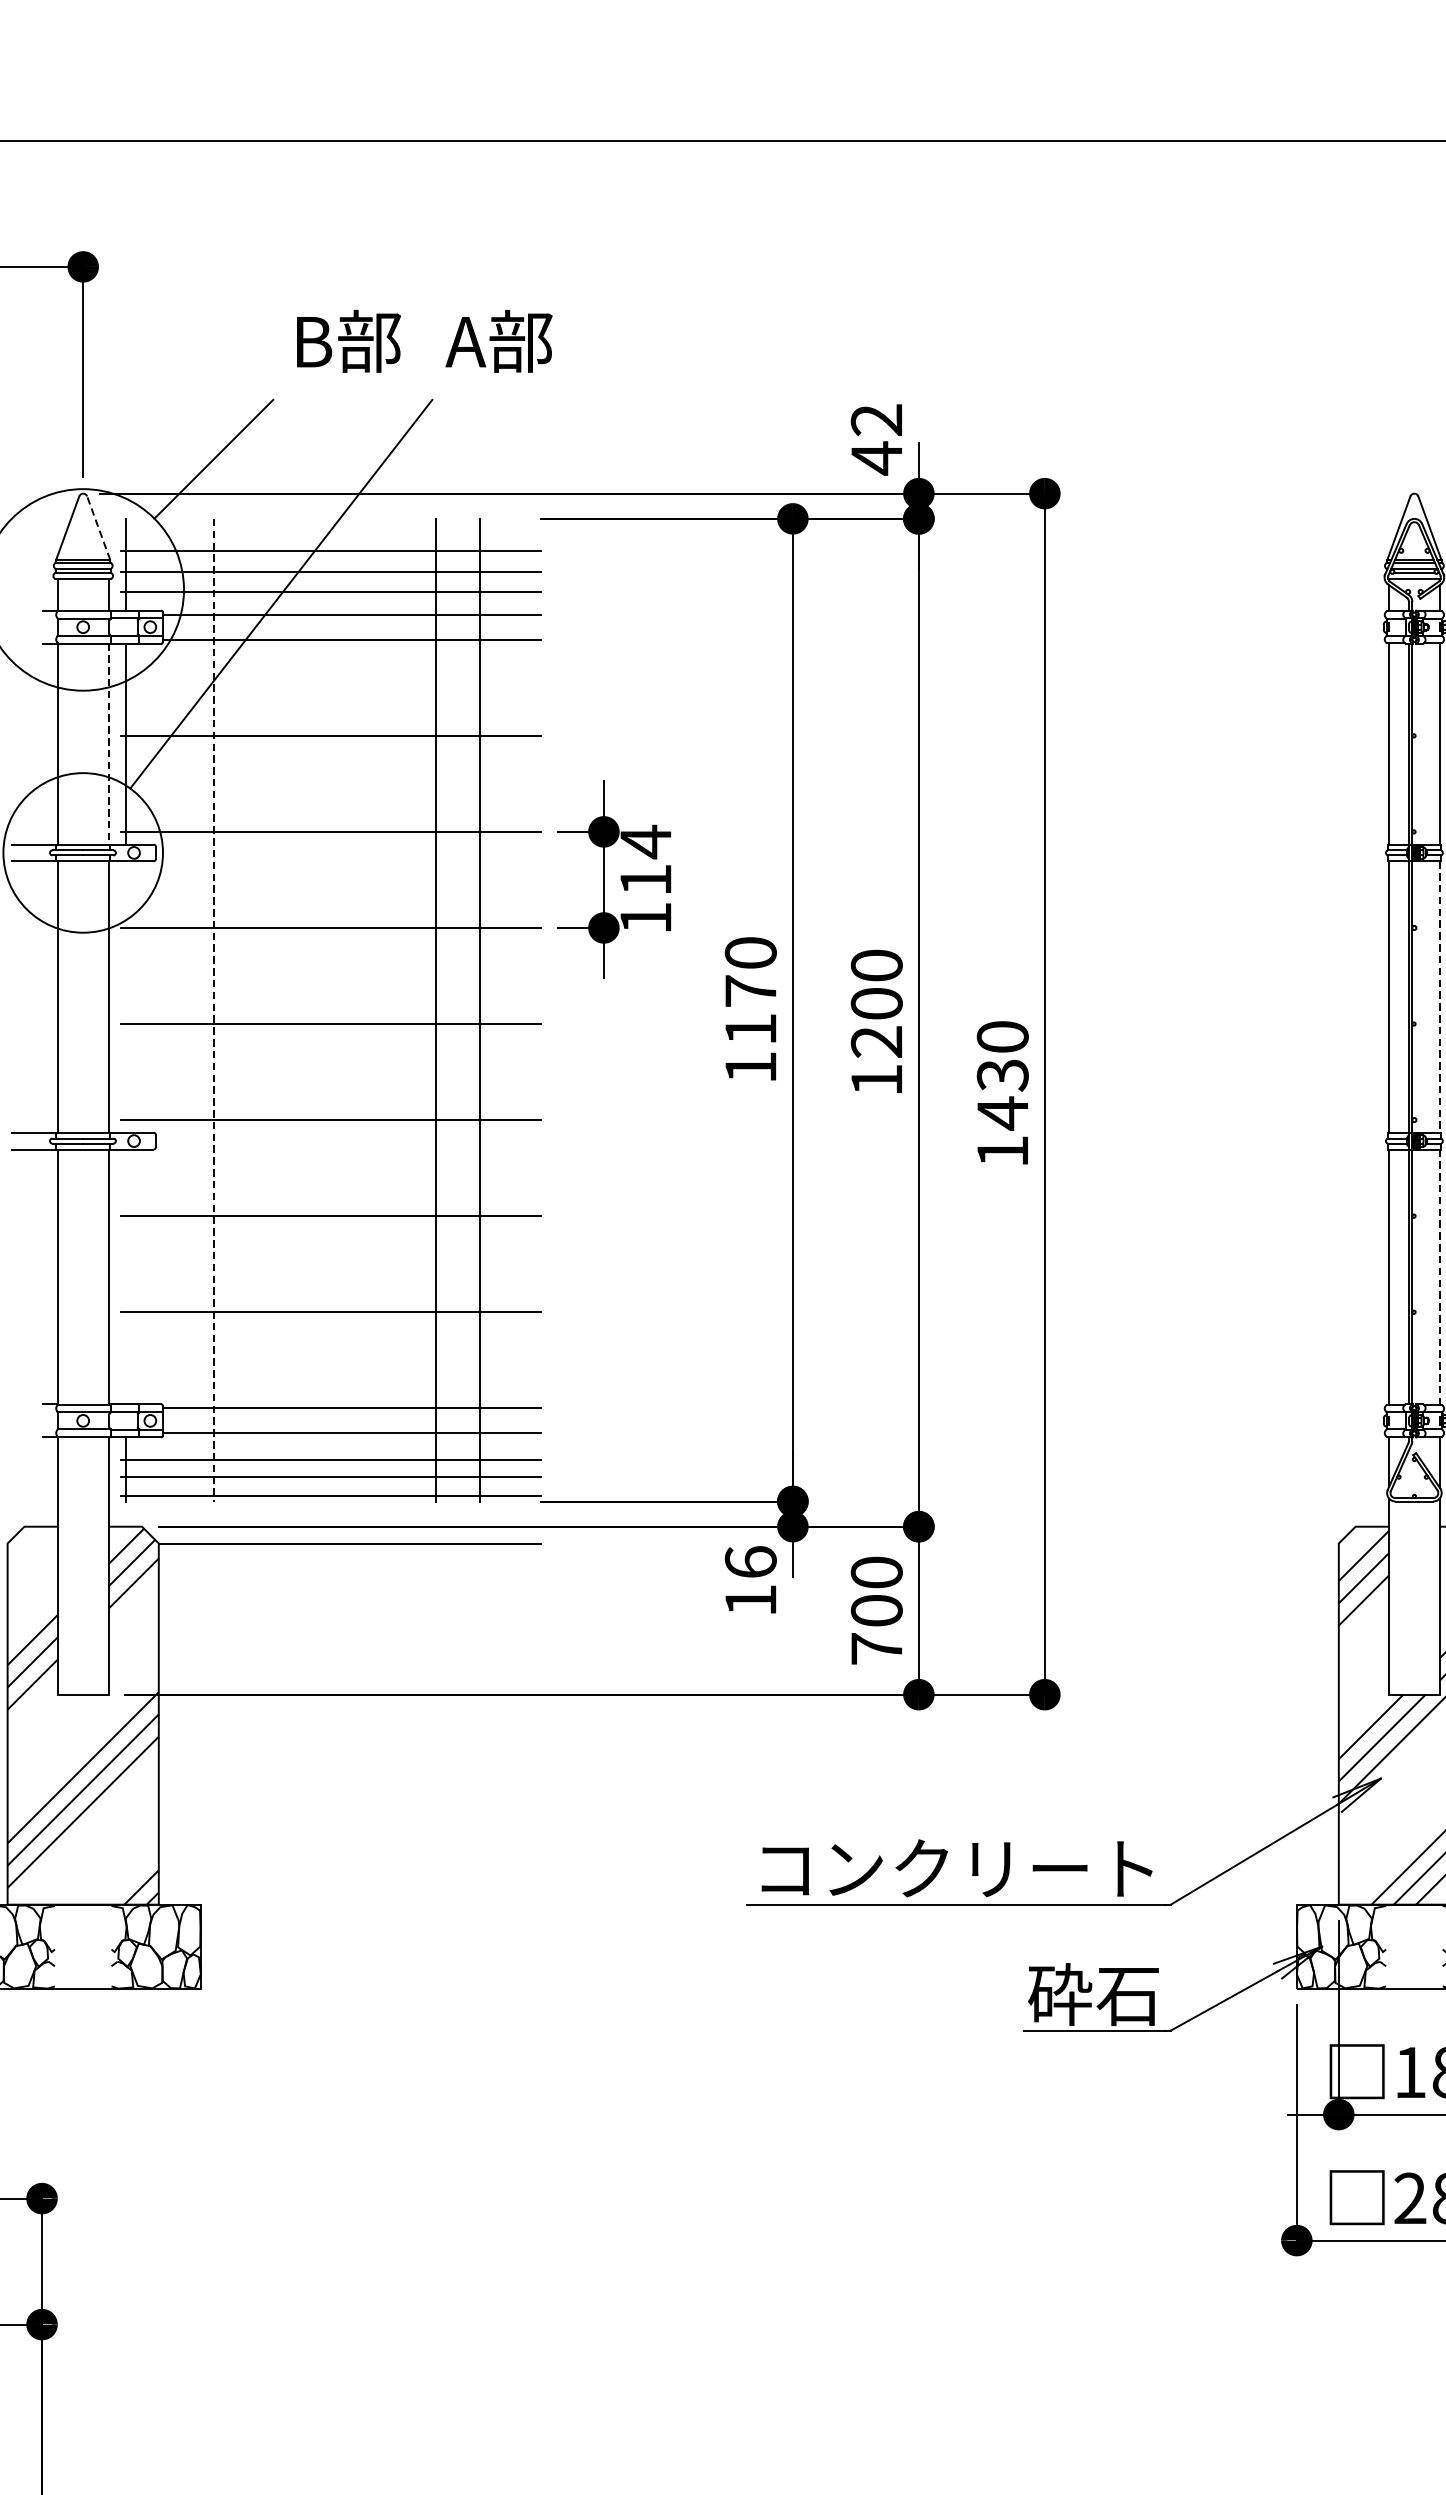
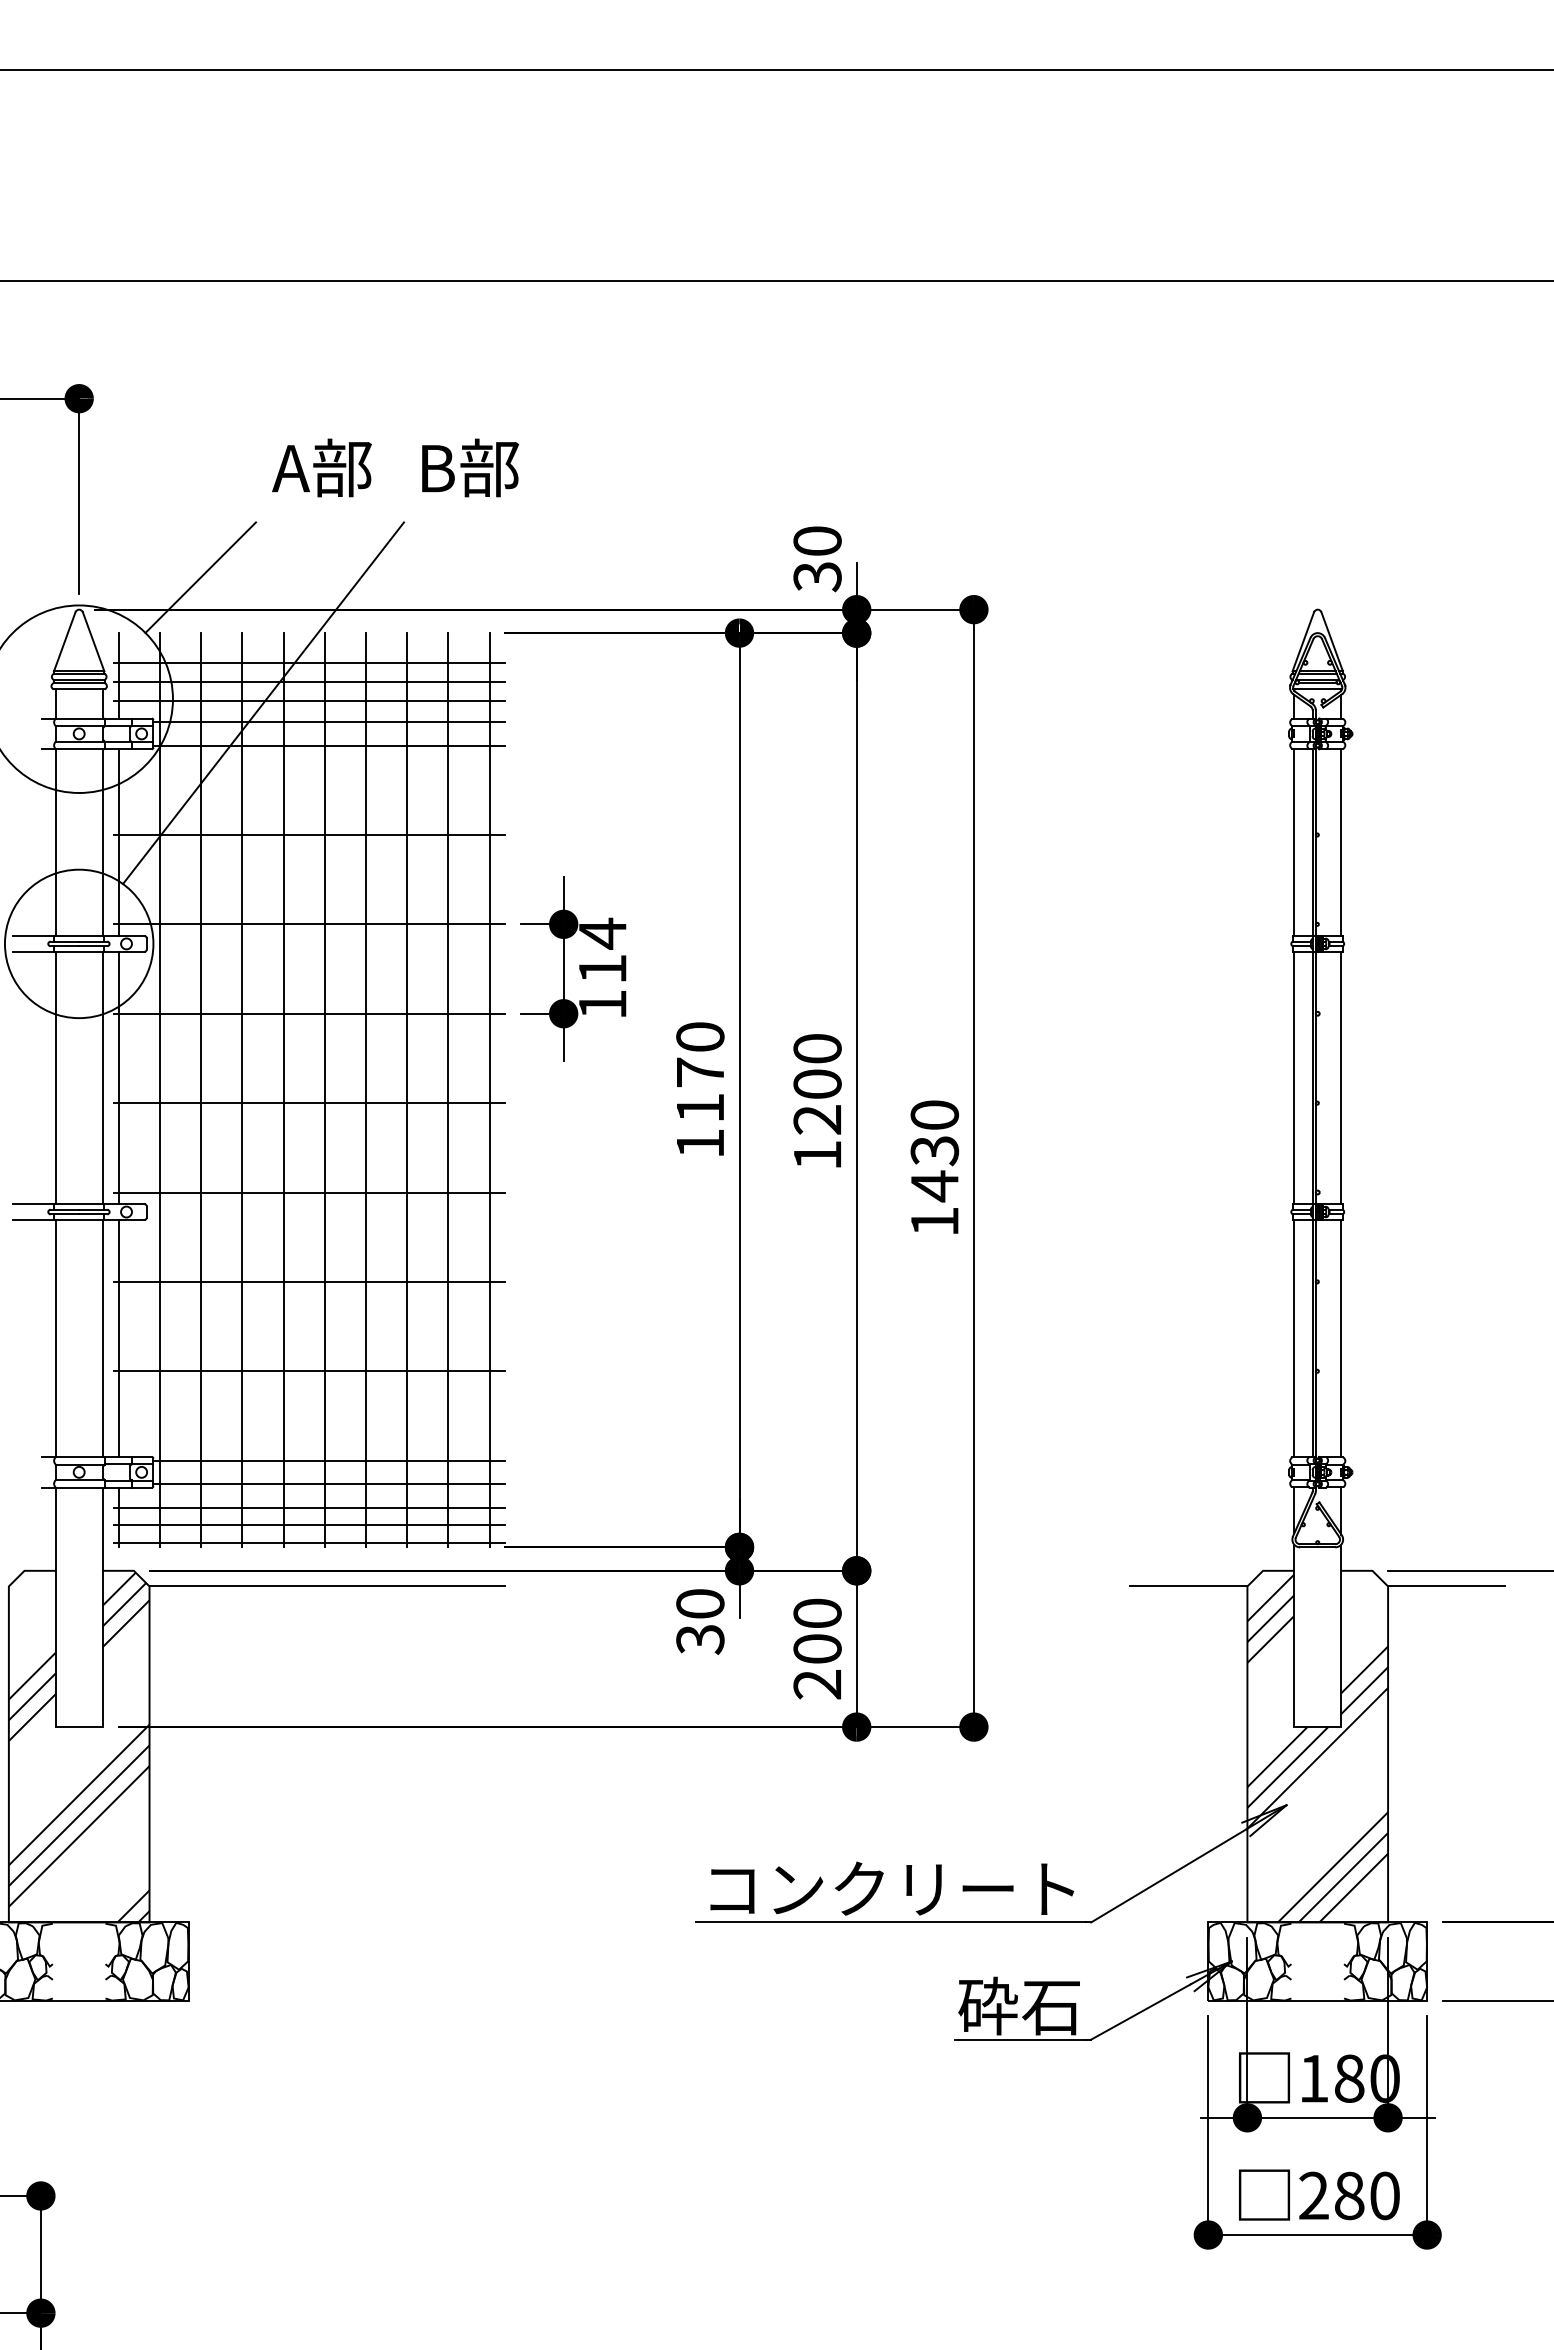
text: (345, 340) -> (323, 467), B部 -> A部
text: (500, 340) -> (467, 467), A部 -> B部
text: (876, 439) -> (817, 559), 42 -> 30
line: (98, 527) -> (93, 641), dashed -> solid
line: (108, 743) -> (102, 842), dashed -> solid
line: (125, 996) -> (118, 1077), added
line: (1439, 997) -> (1341, 1078), dashed -> solid
line: (169, 1010) -> (159, 1090), added
line: (214, 1010) -> (201, 1090), dashed -> solid
line: (258, 1010) -> (242, 1090), added
line: (302, 1010) -> (283, 1090), added
line: (346, 1010) -> (324, 1090), added
line: (390, 1010) -> (365, 1090), added
line: (524, 1010) -> (489, 1090), added
line: (125, 1275) -> (118, 1337), added
line: (1439, 1277) -> (1341, 1338), dashed -> solid
line: (1275, 1543) -> (1188, 1586), added
text: (750, 1581) -> (700, 1621), 16 -> 30
text: (875, 1648) -> (816, 1684), 700 -> 200

